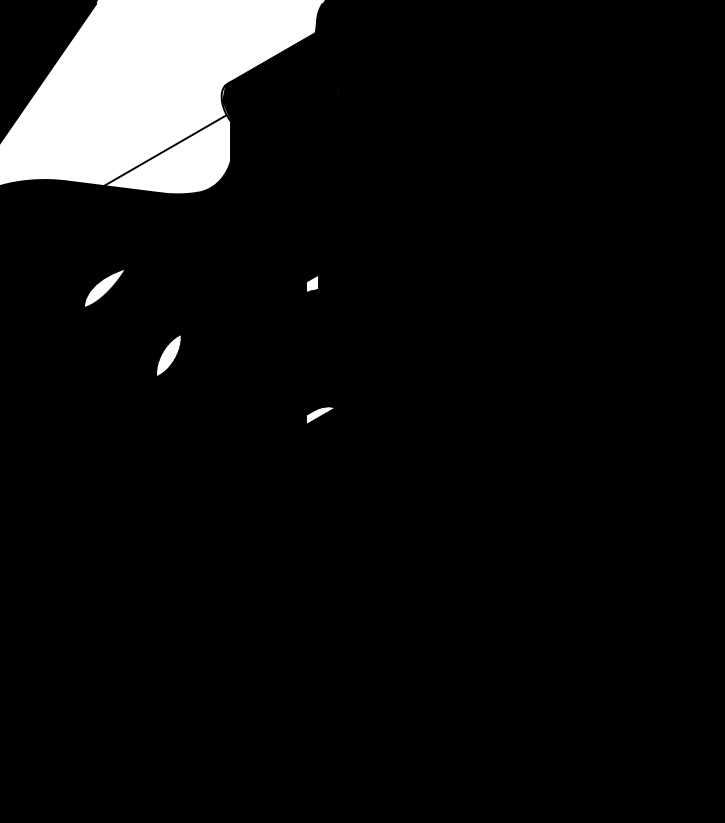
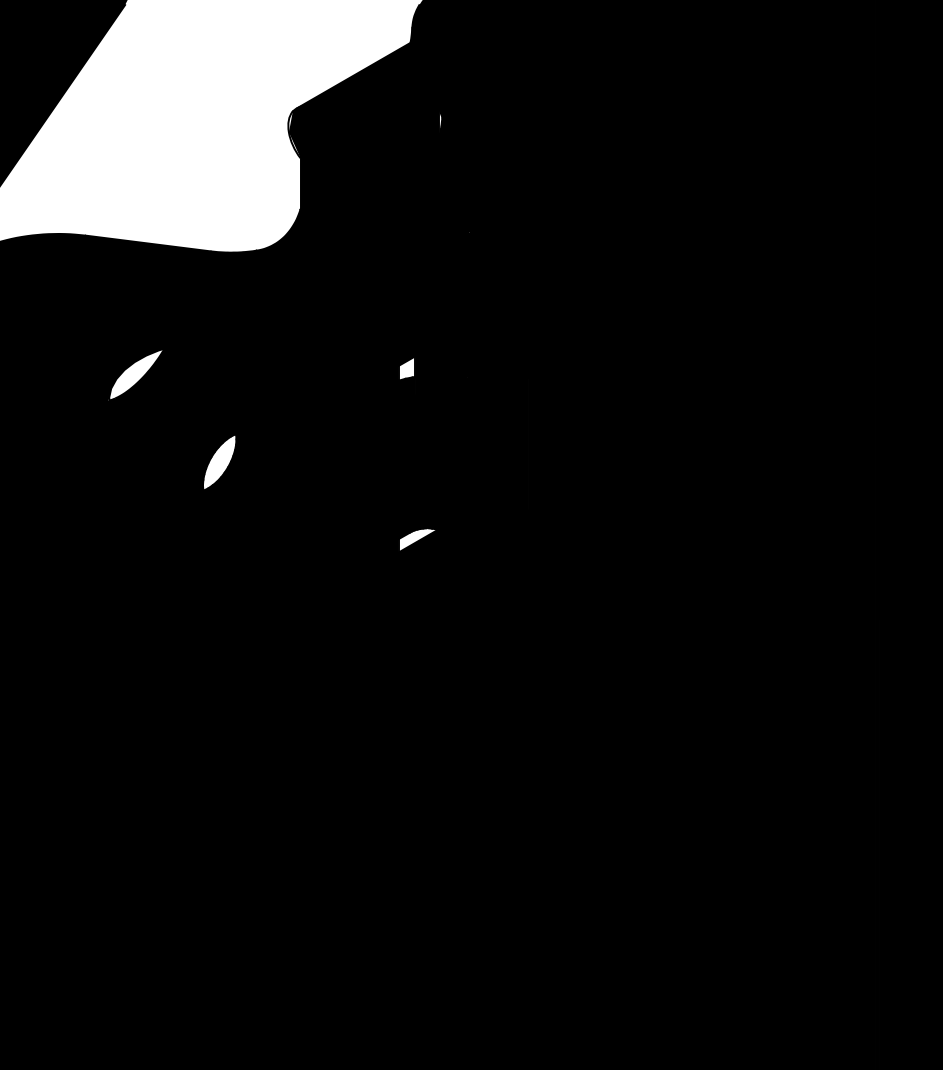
line: (164, 150) -> (214, 195), removed

